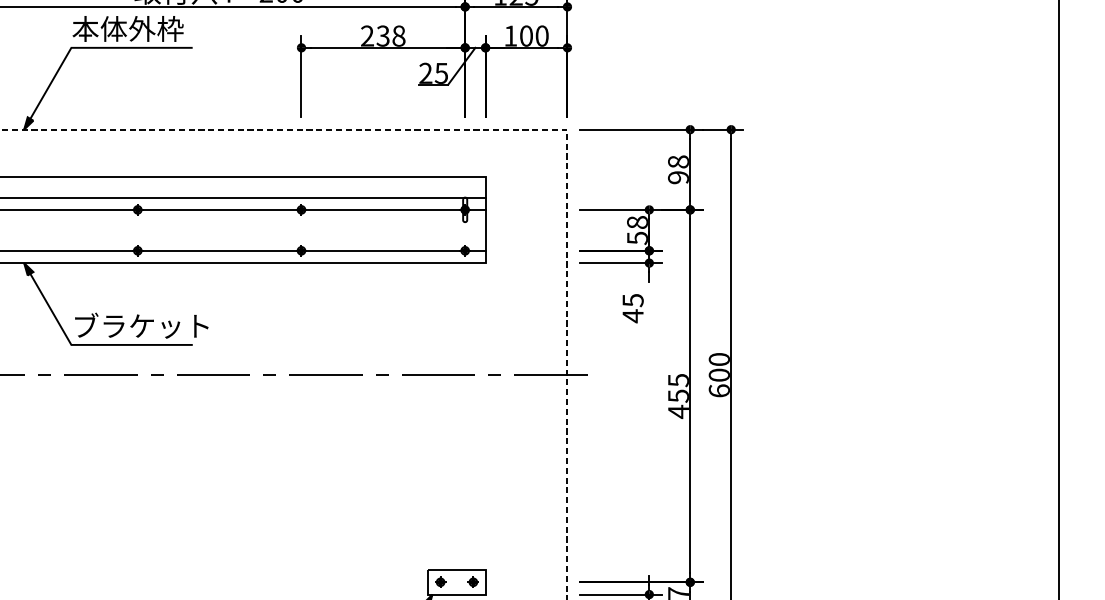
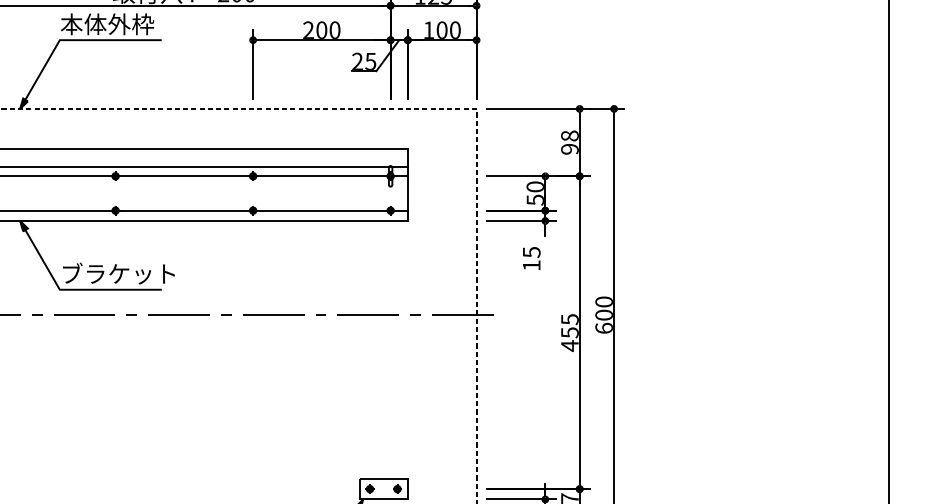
text: (391, 35) -> (328, 29), 238 -> 200
text: (637, 222) -> (535, 186), 58 -> 50
text: (632, 316) -> (531, 265), 45 -> 15

